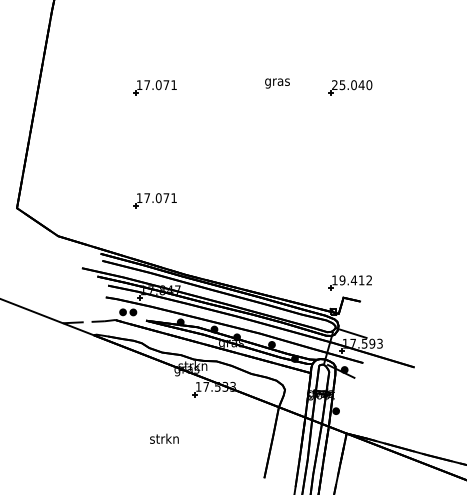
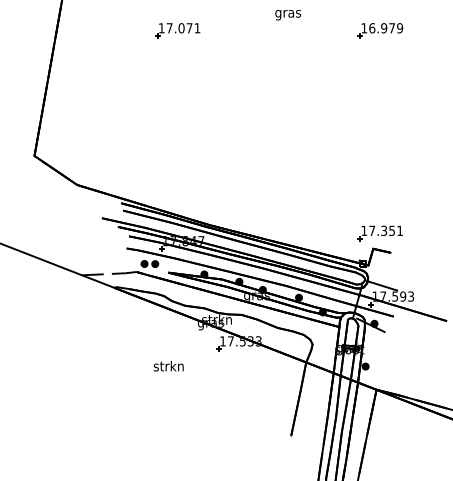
text: (277, 83) -> (288, 15), moved
text: (352, 85) -> (382, 28), 25.040 -> 16.979
part: (154, 200) -> (177, 147), removed
text: (355, 280) -> (385, 230), 19.412 -> 17.351
text: (164, 438) -> (168, 365), moved

